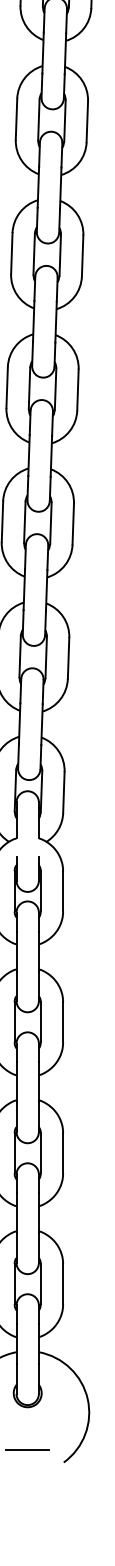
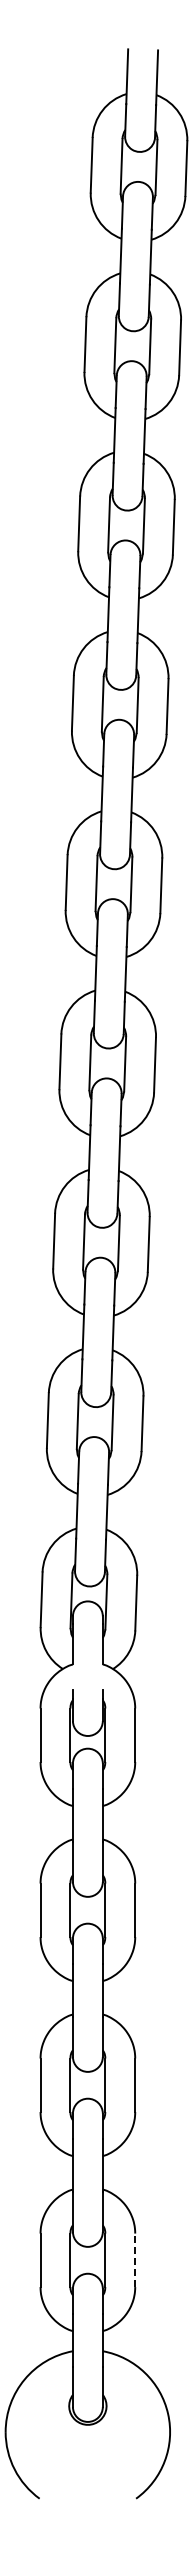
line: (63, 1284) -> (135, 2260), solid -> dashed
line: (27, 1449) -> (87, 2481), removed

